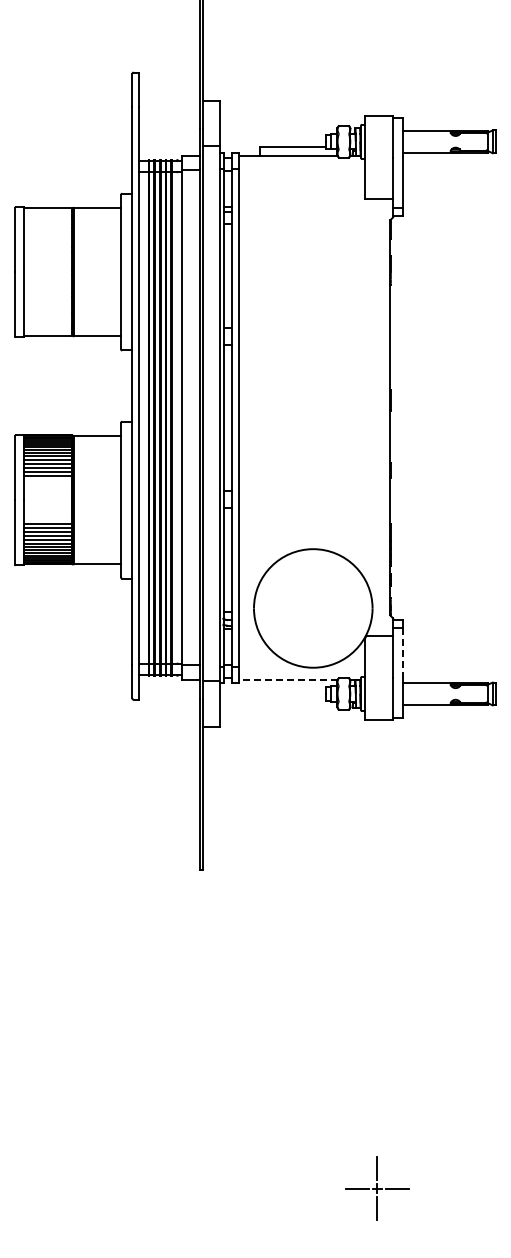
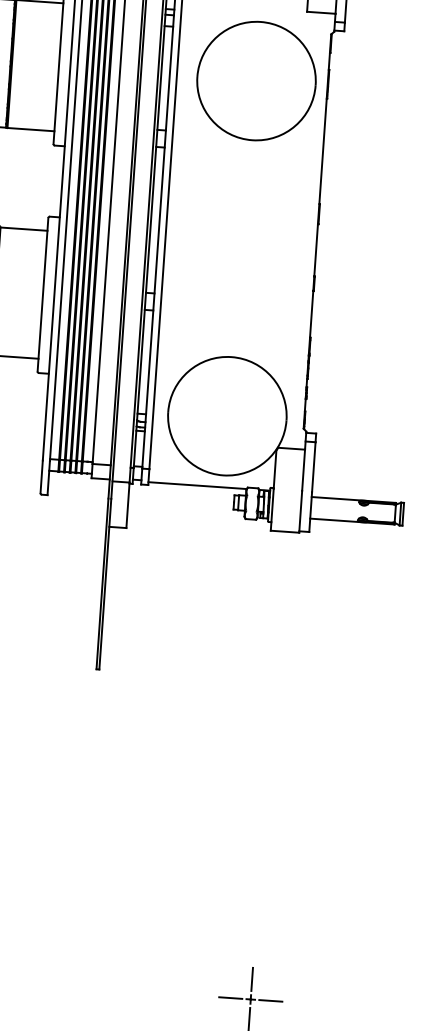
part: (318, 271) -> (256, 80), added
line: (403, 653) -> (314, 467), dashed -> solid
line: (288, 679) -> (197, 485), dashed -> solid

